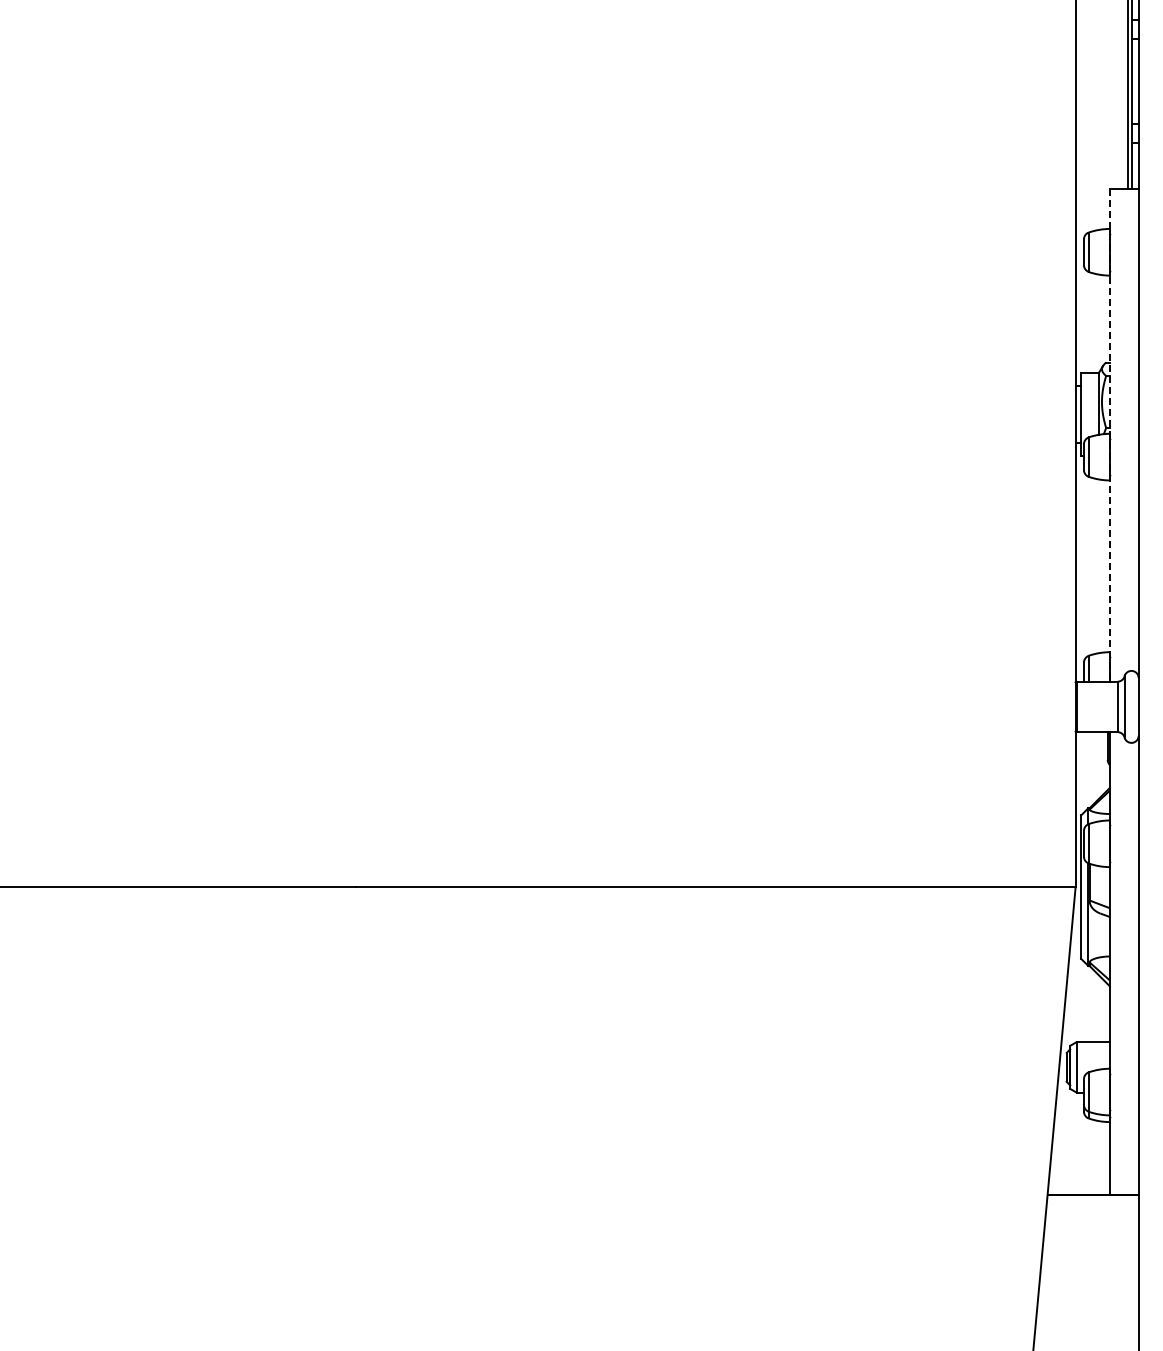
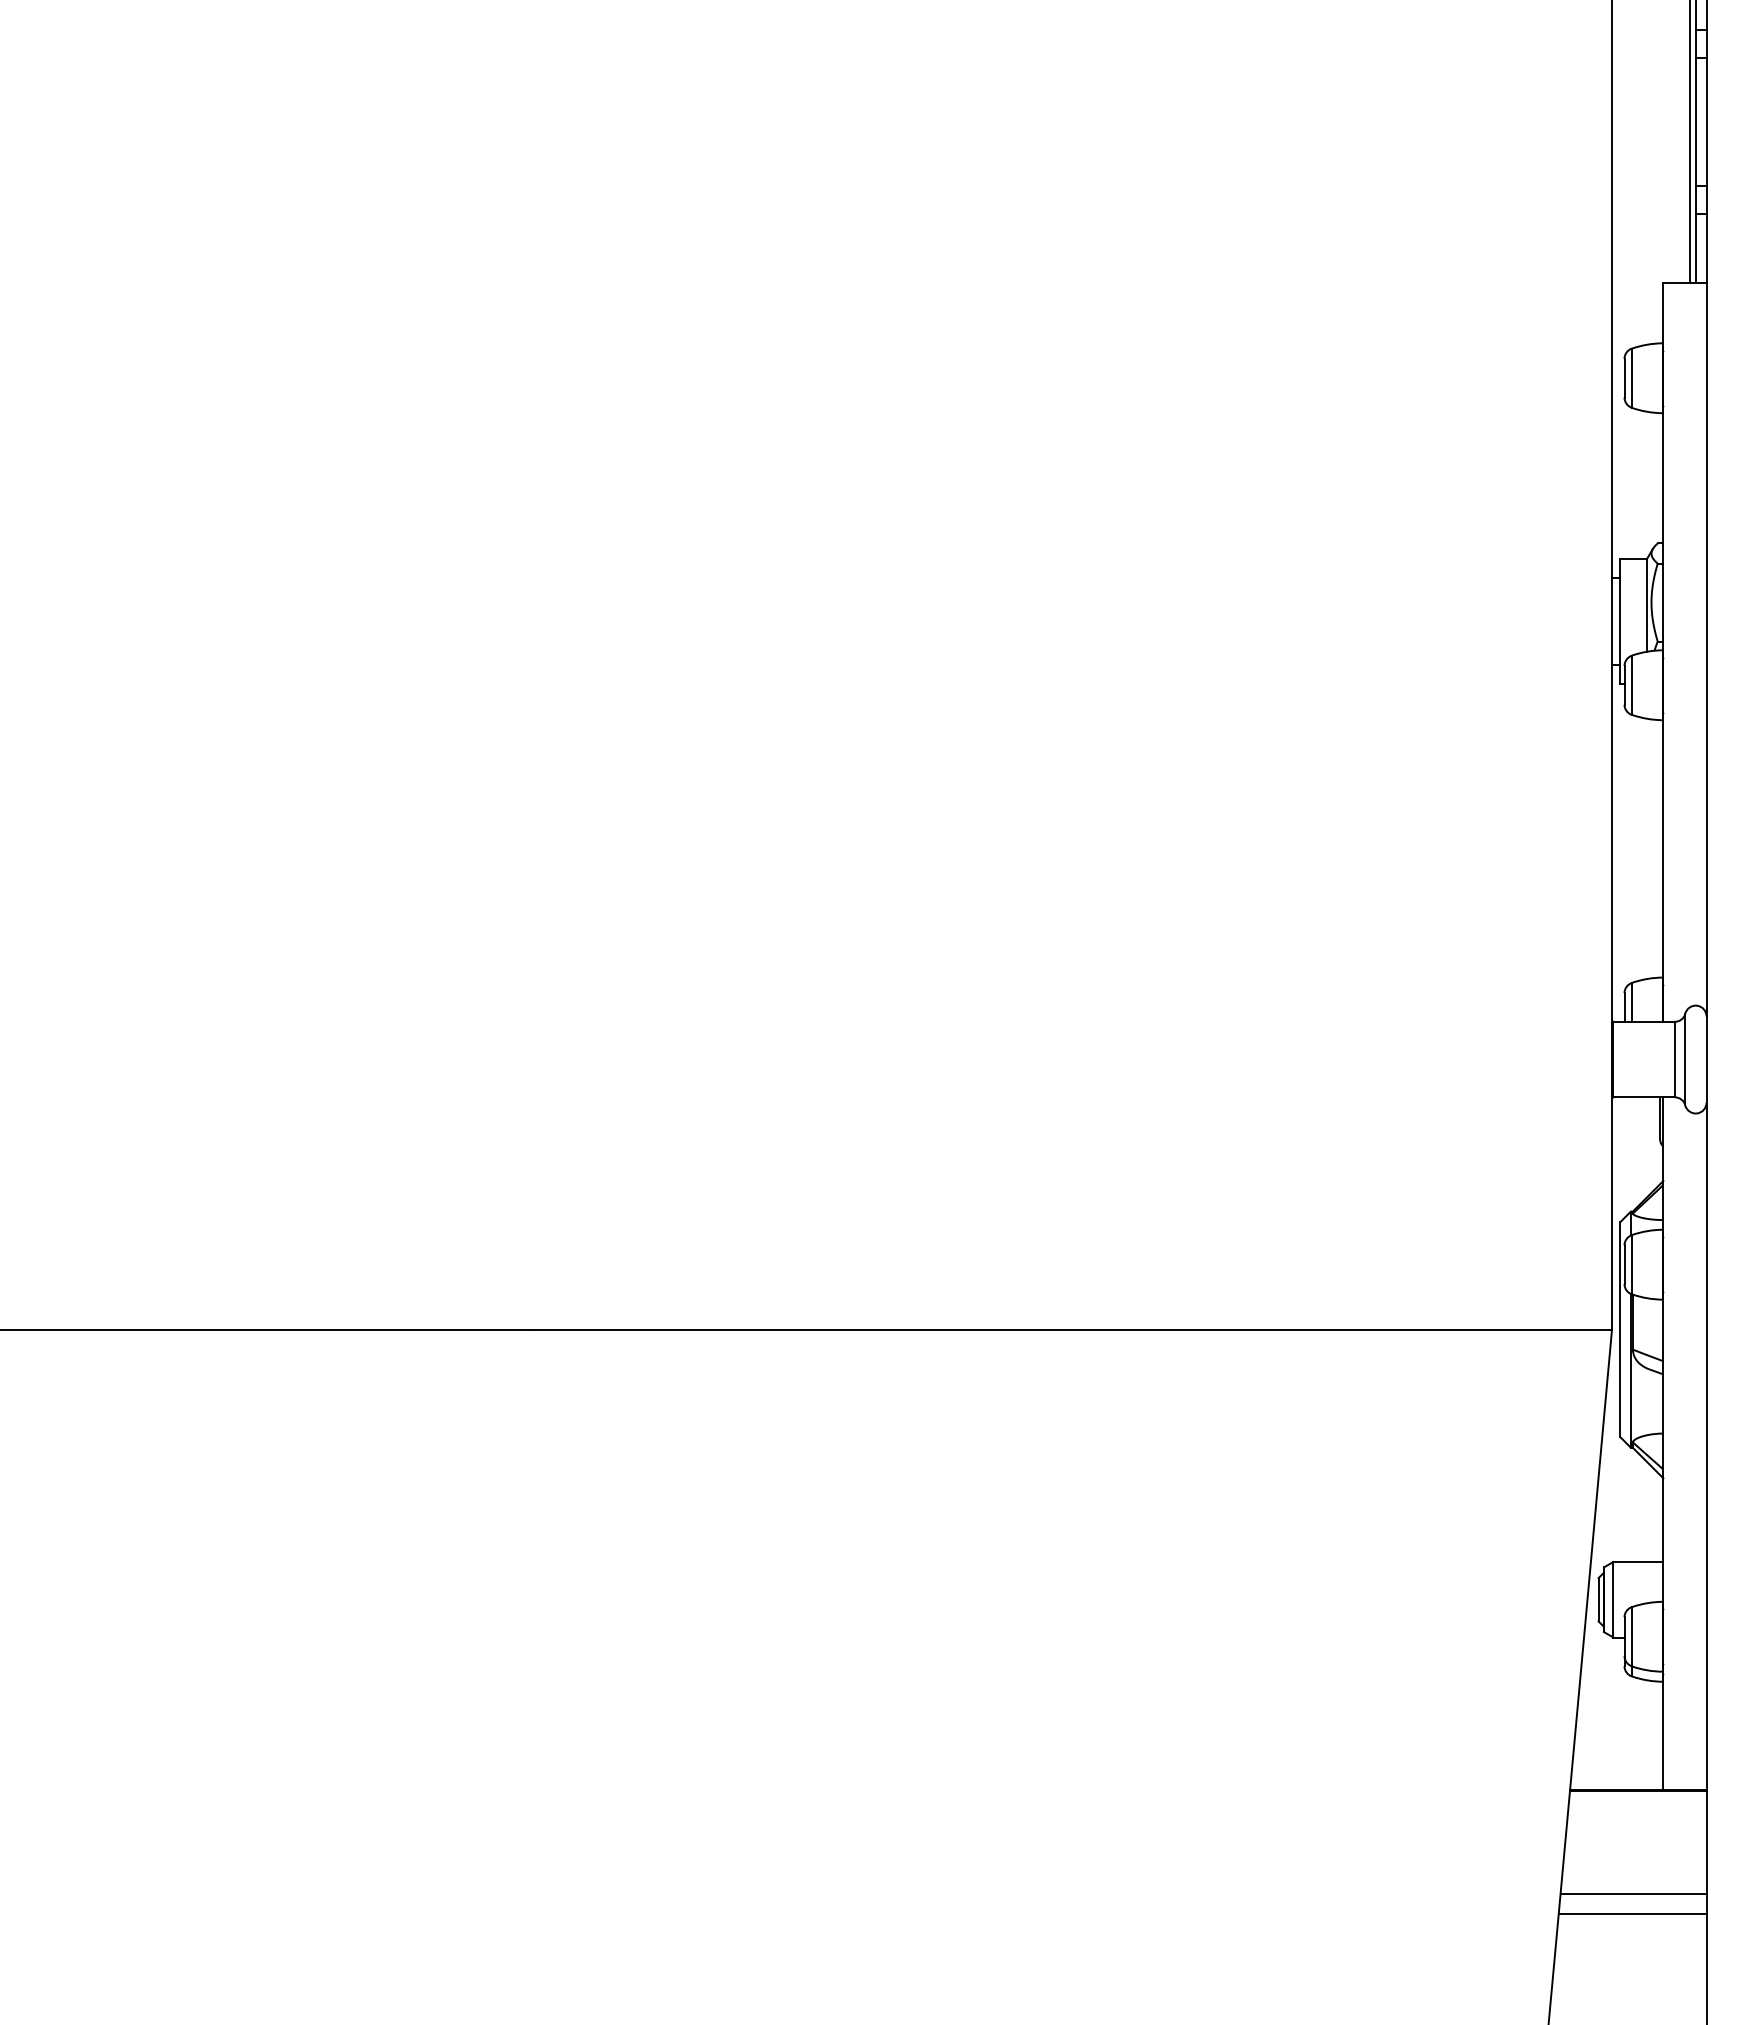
line: (1109, 435) -> (1662, 652), dashed -> solid
line: (1089, 1263) -> (1632, 1893), added
line: (1089, 1276) -> (1632, 1913), added

